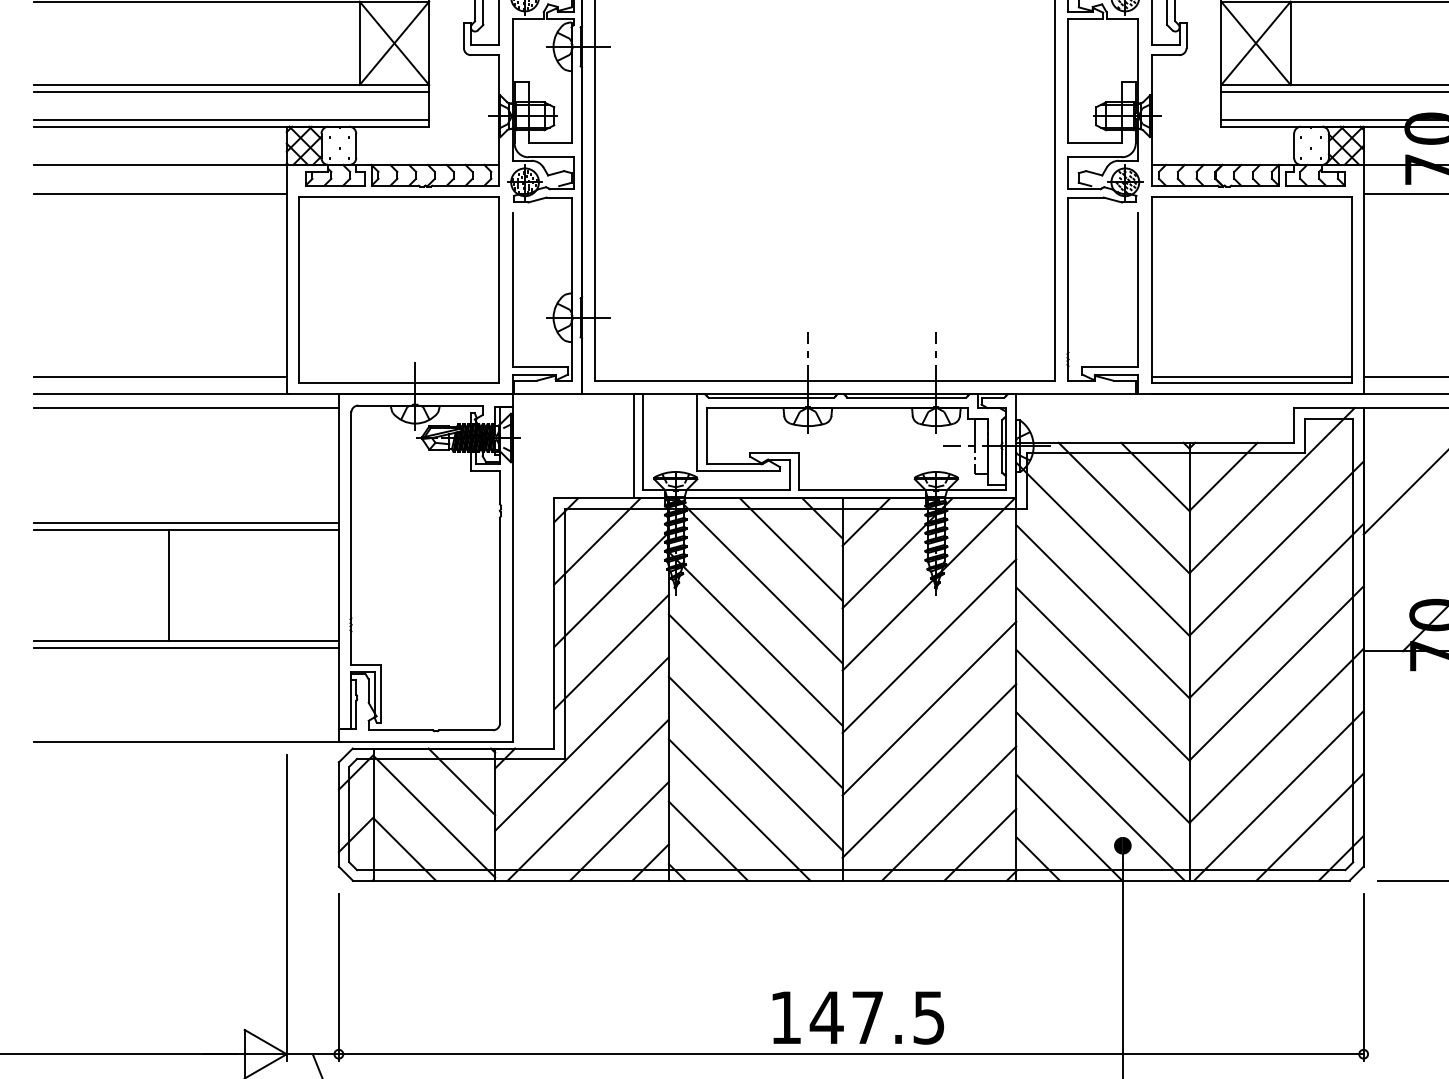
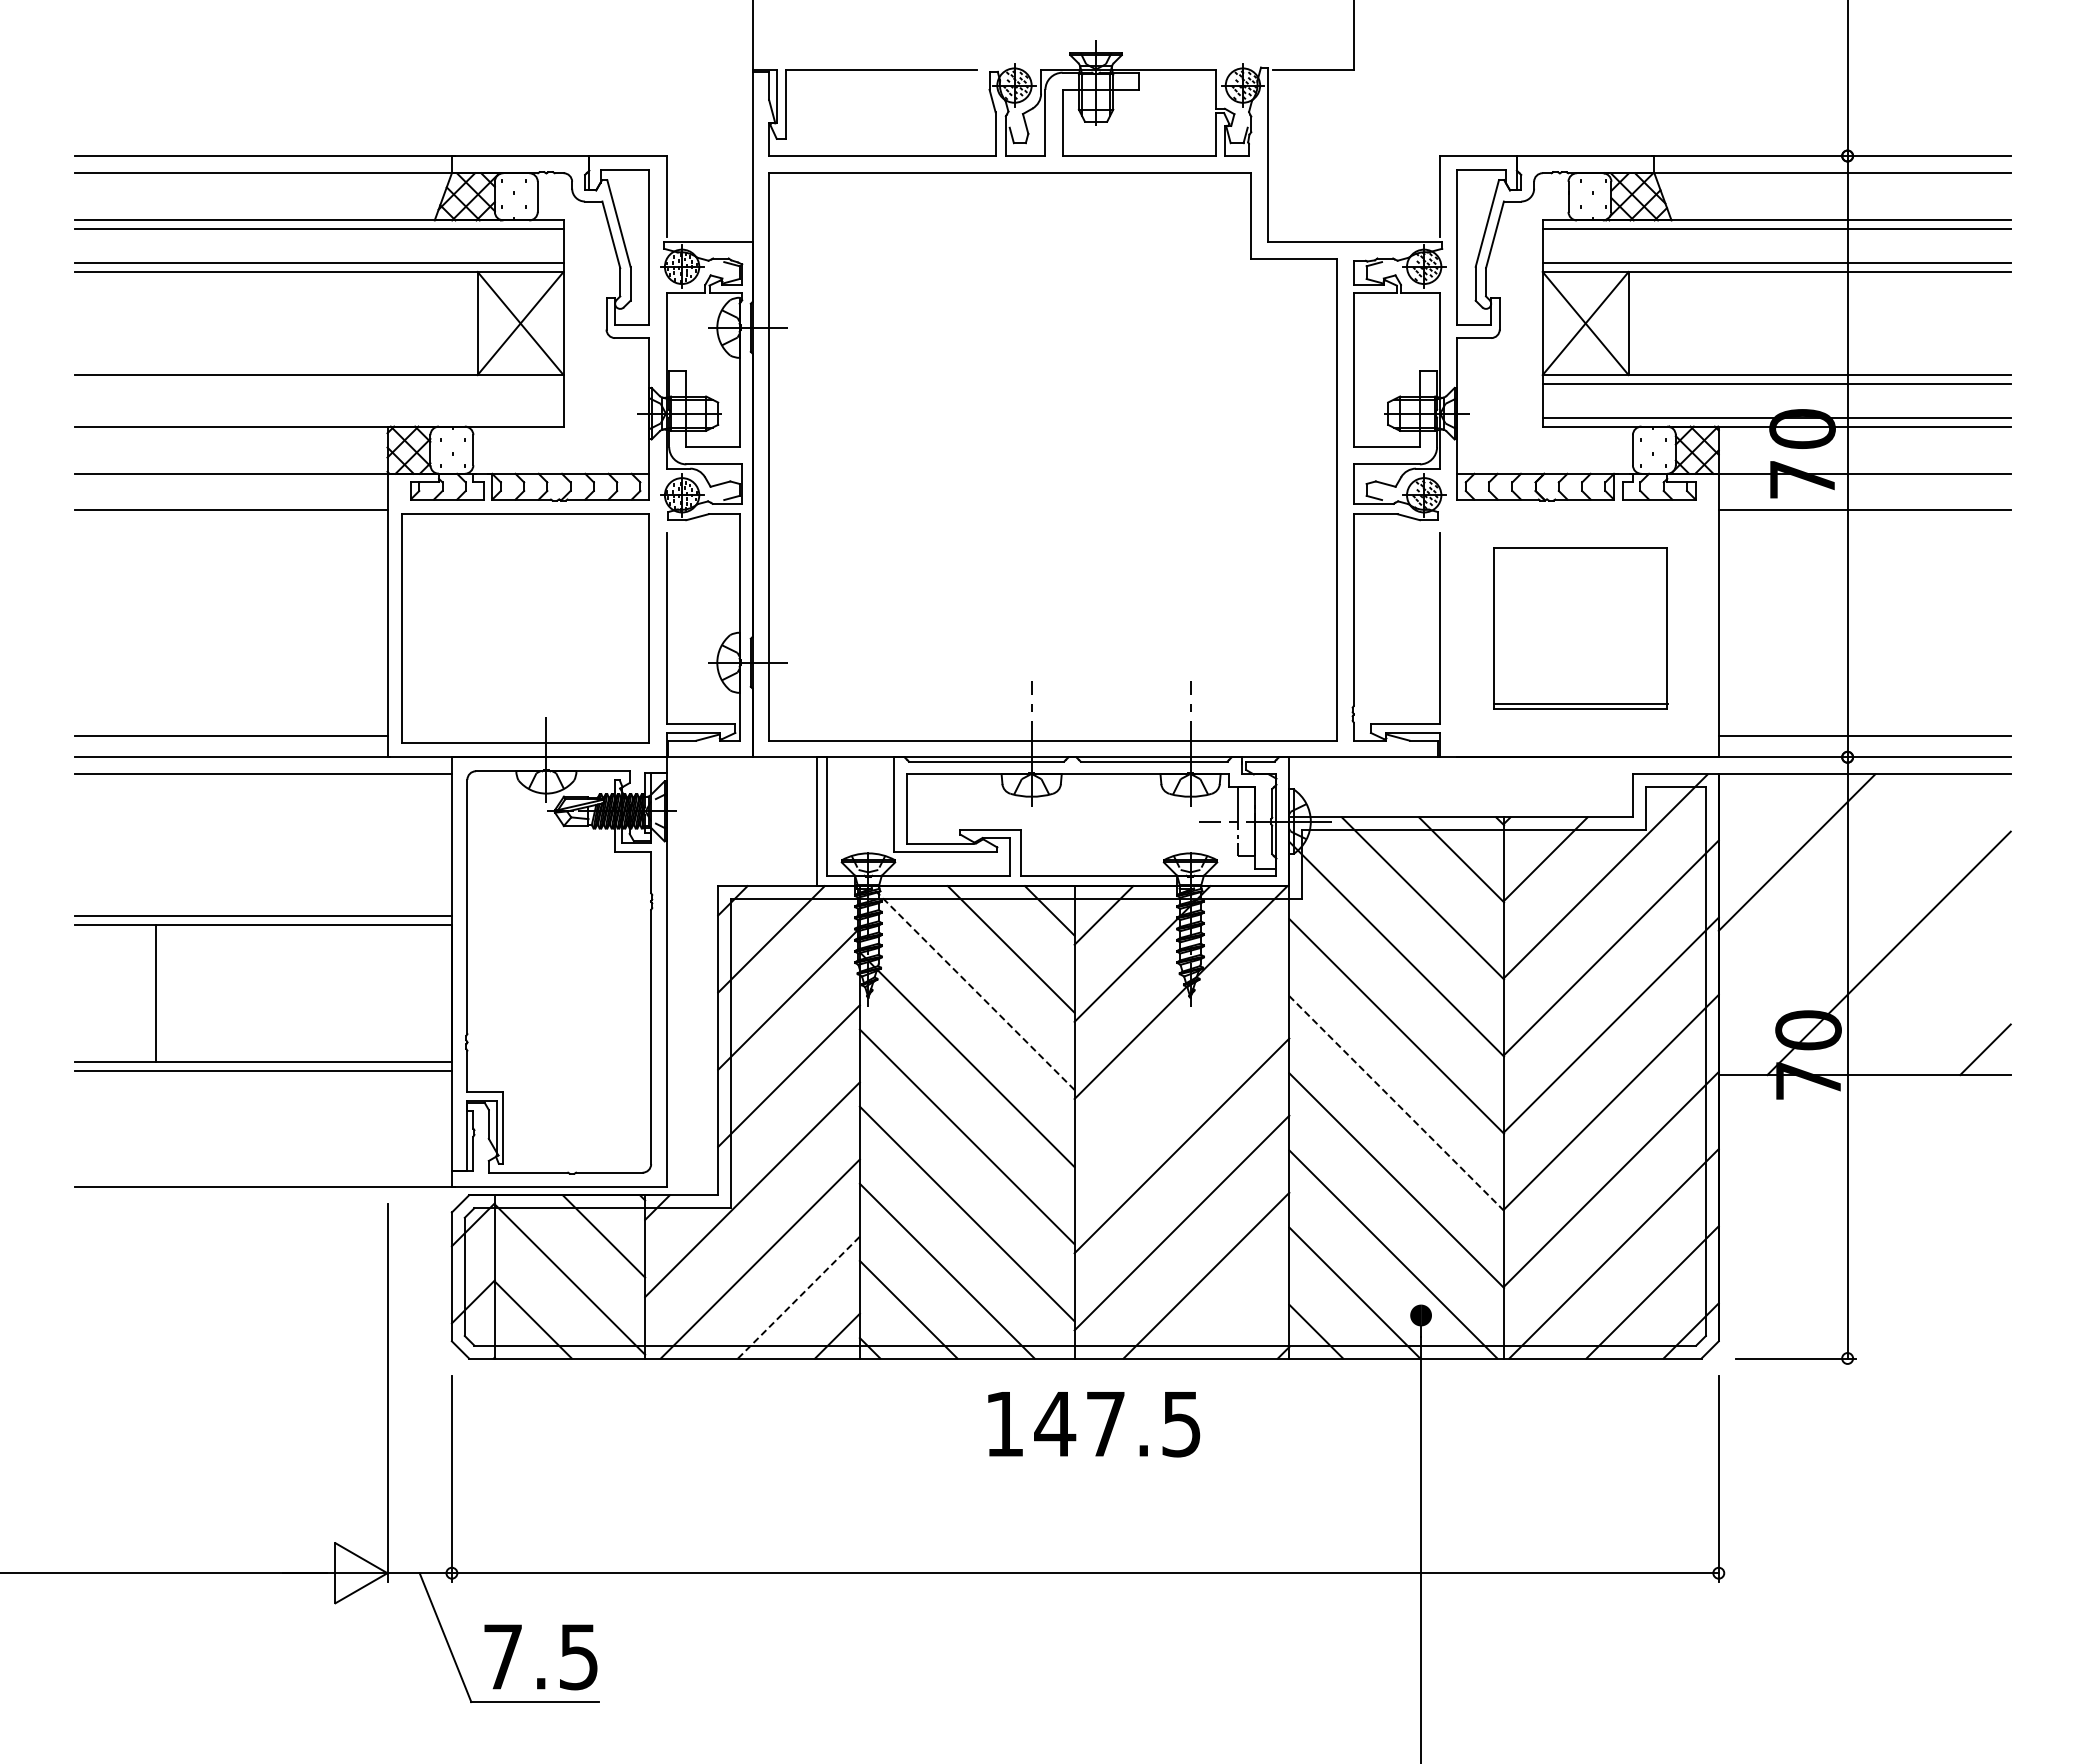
line: (231, 91) -> (319, 383), removed
line: (231, 120) -> (319, 418), removed
part: (1251, 290) -> (1580, 628), size x0.7
line: (759, 580) -> (972, 987), solid -> dashed
line: (168, 585) -> (156, 993), moved
line: (929, 645) -> (1181, 1068), removed
line: (1102, 674) -> (1396, 1103), solid -> dashed
line: (620, 831) -> (799, 1297), solid -> dashed
line: (979, 844) -> (1244, 1313), removed
text: (858, 1018) -> (1094, 1424), moved

